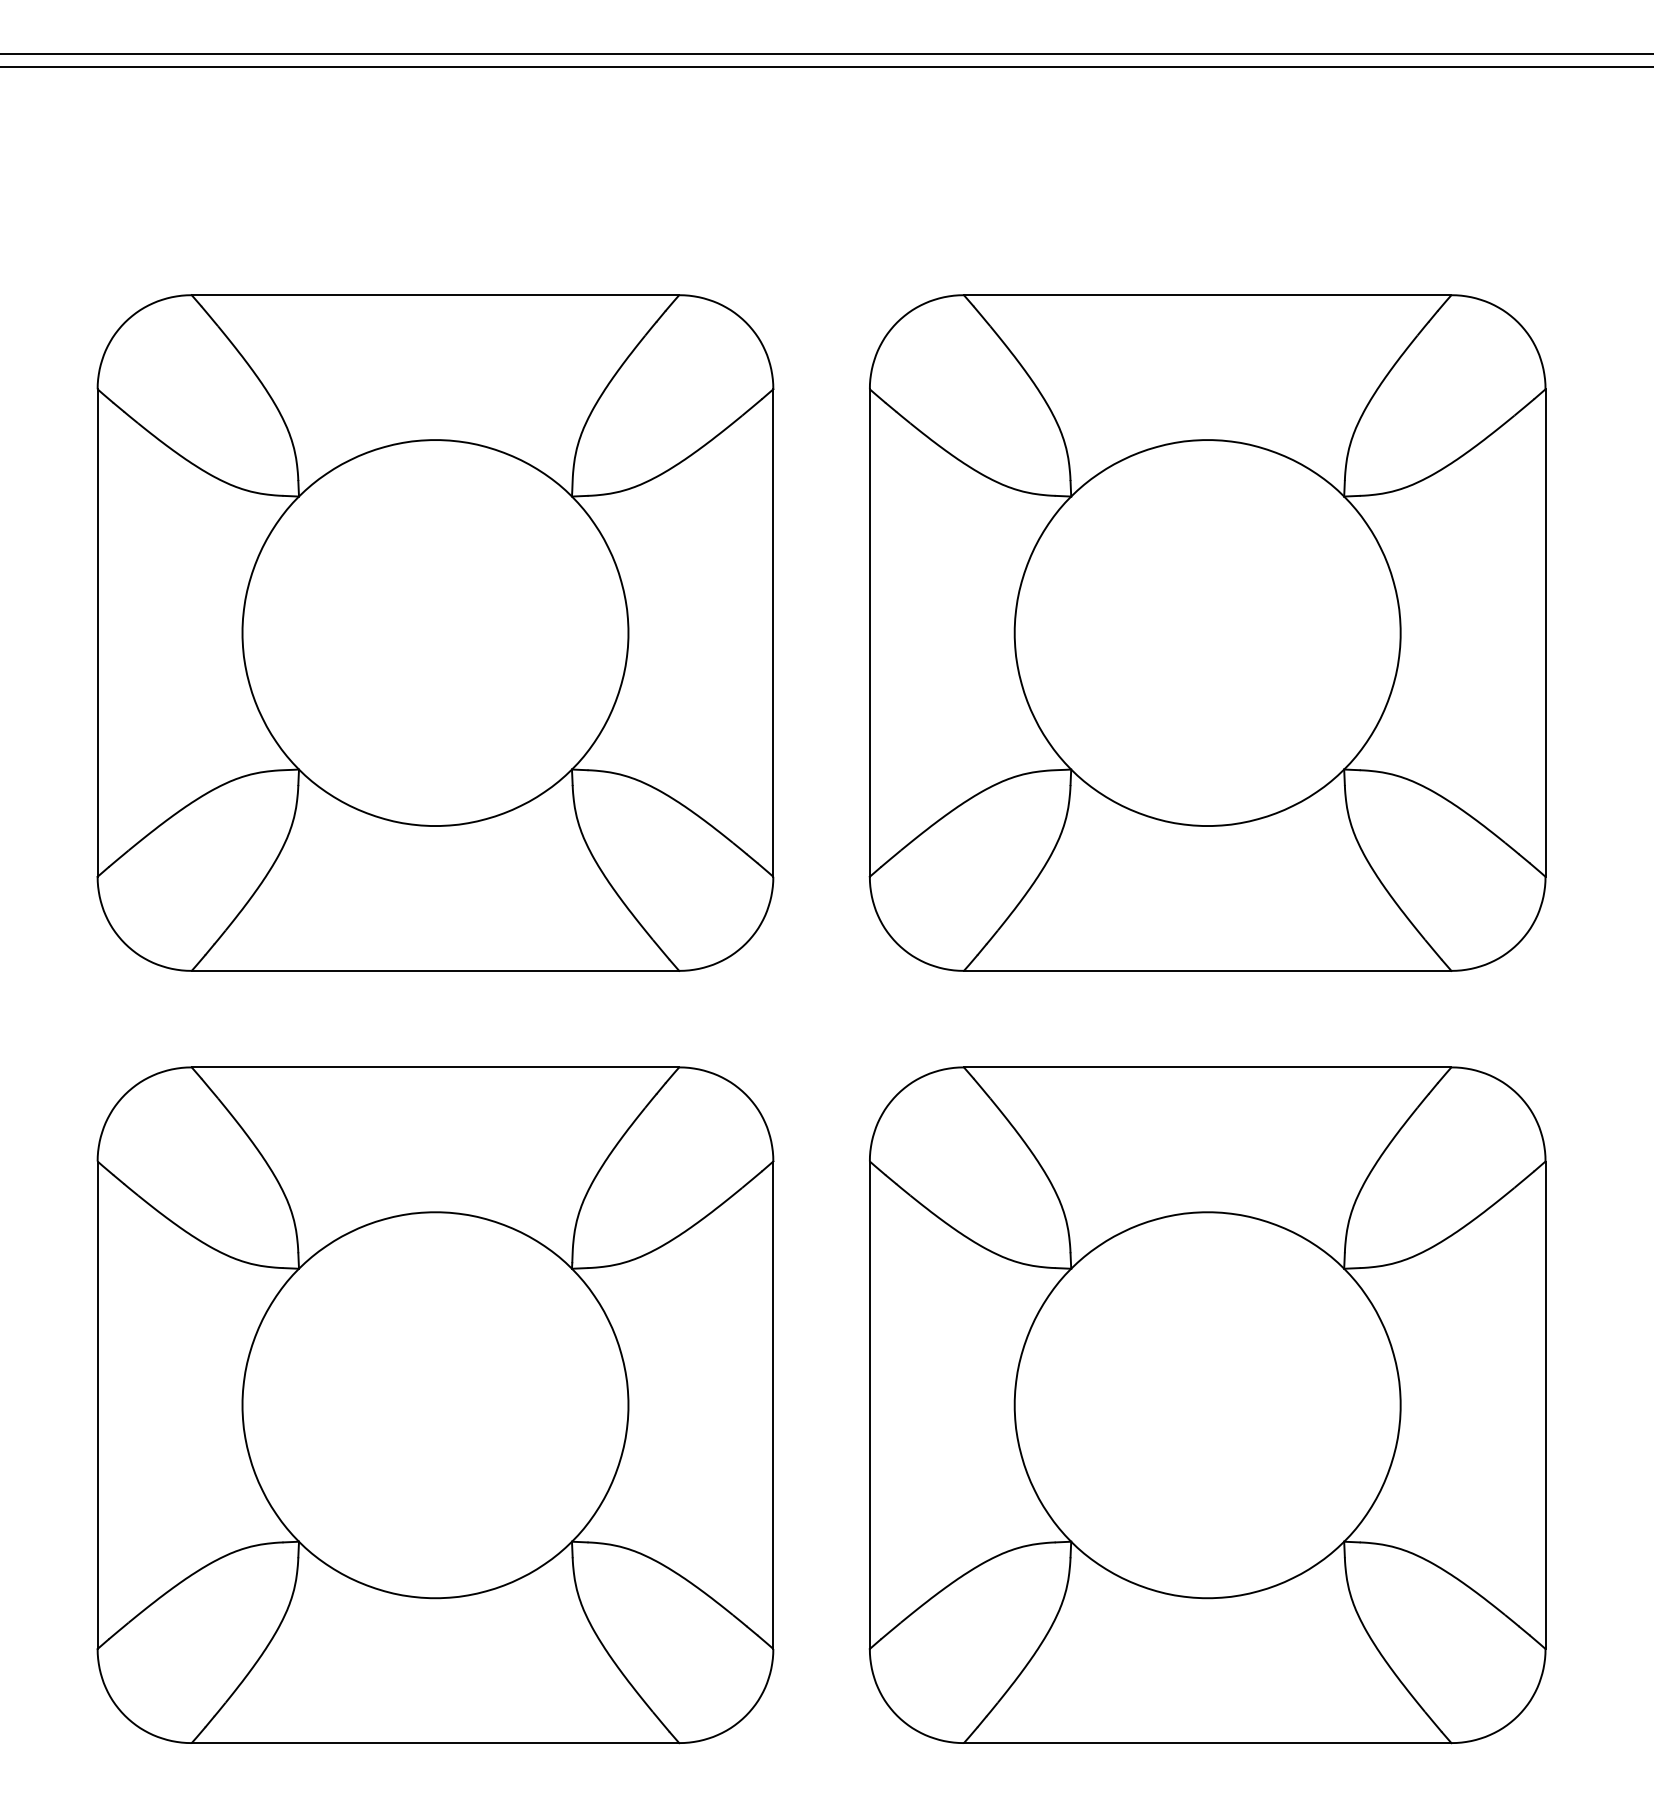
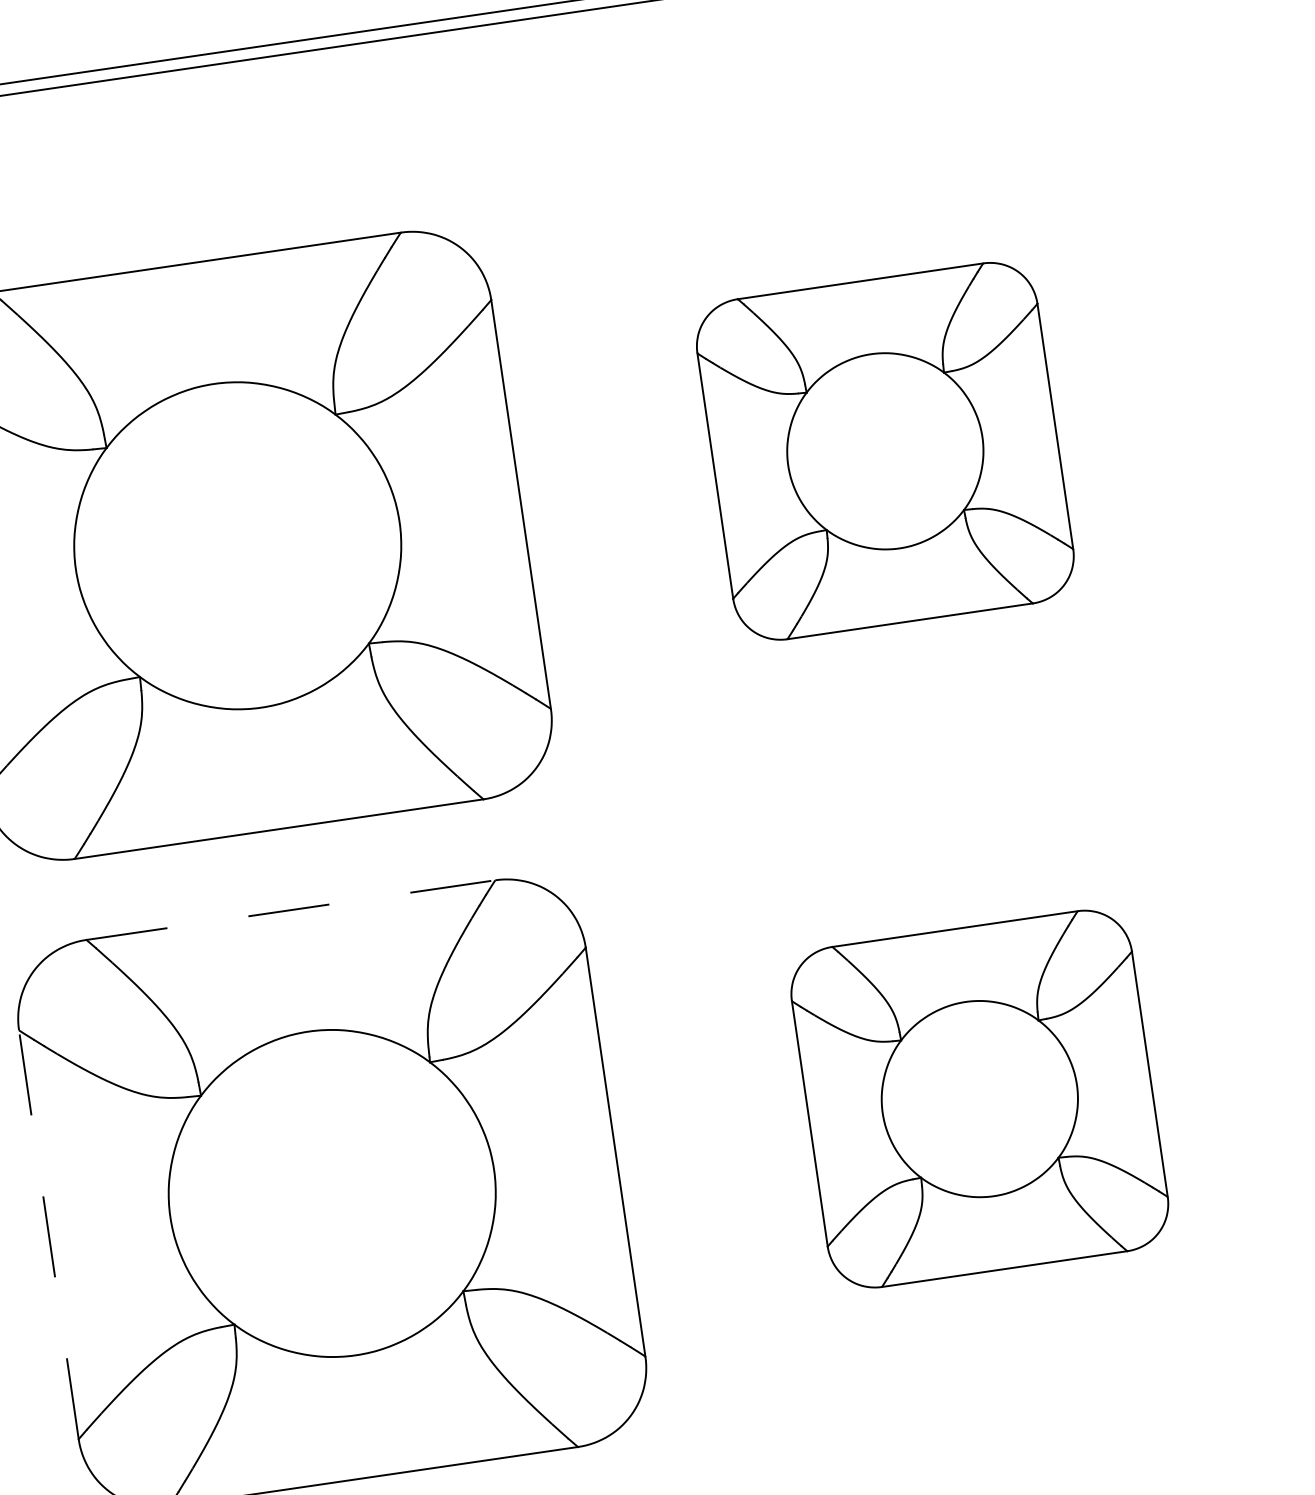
part: (1207, 632) -> (885, 450), size x0.6
line: (435, 1067) -> (290, 910), solid -> dashed
line: (97, 1405) -> (48, 1235), solid -> dashed
part: (1207, 1405) -> (979, 1099), size x0.6

